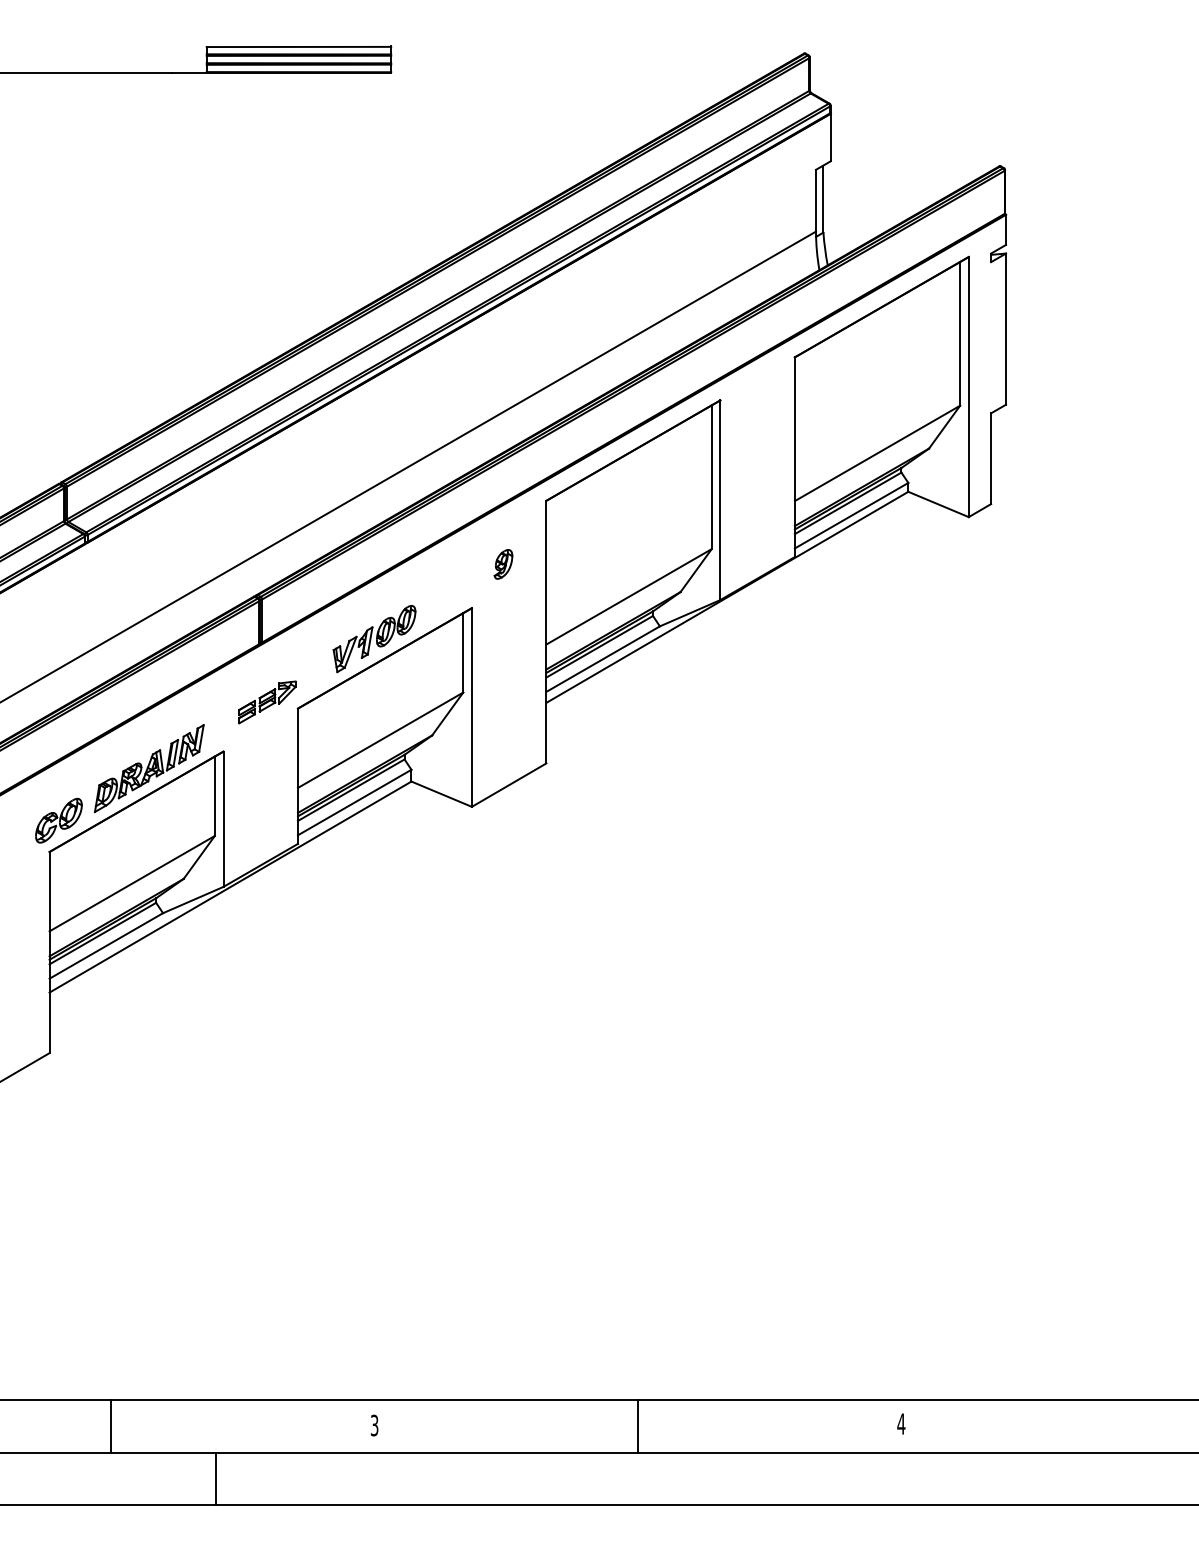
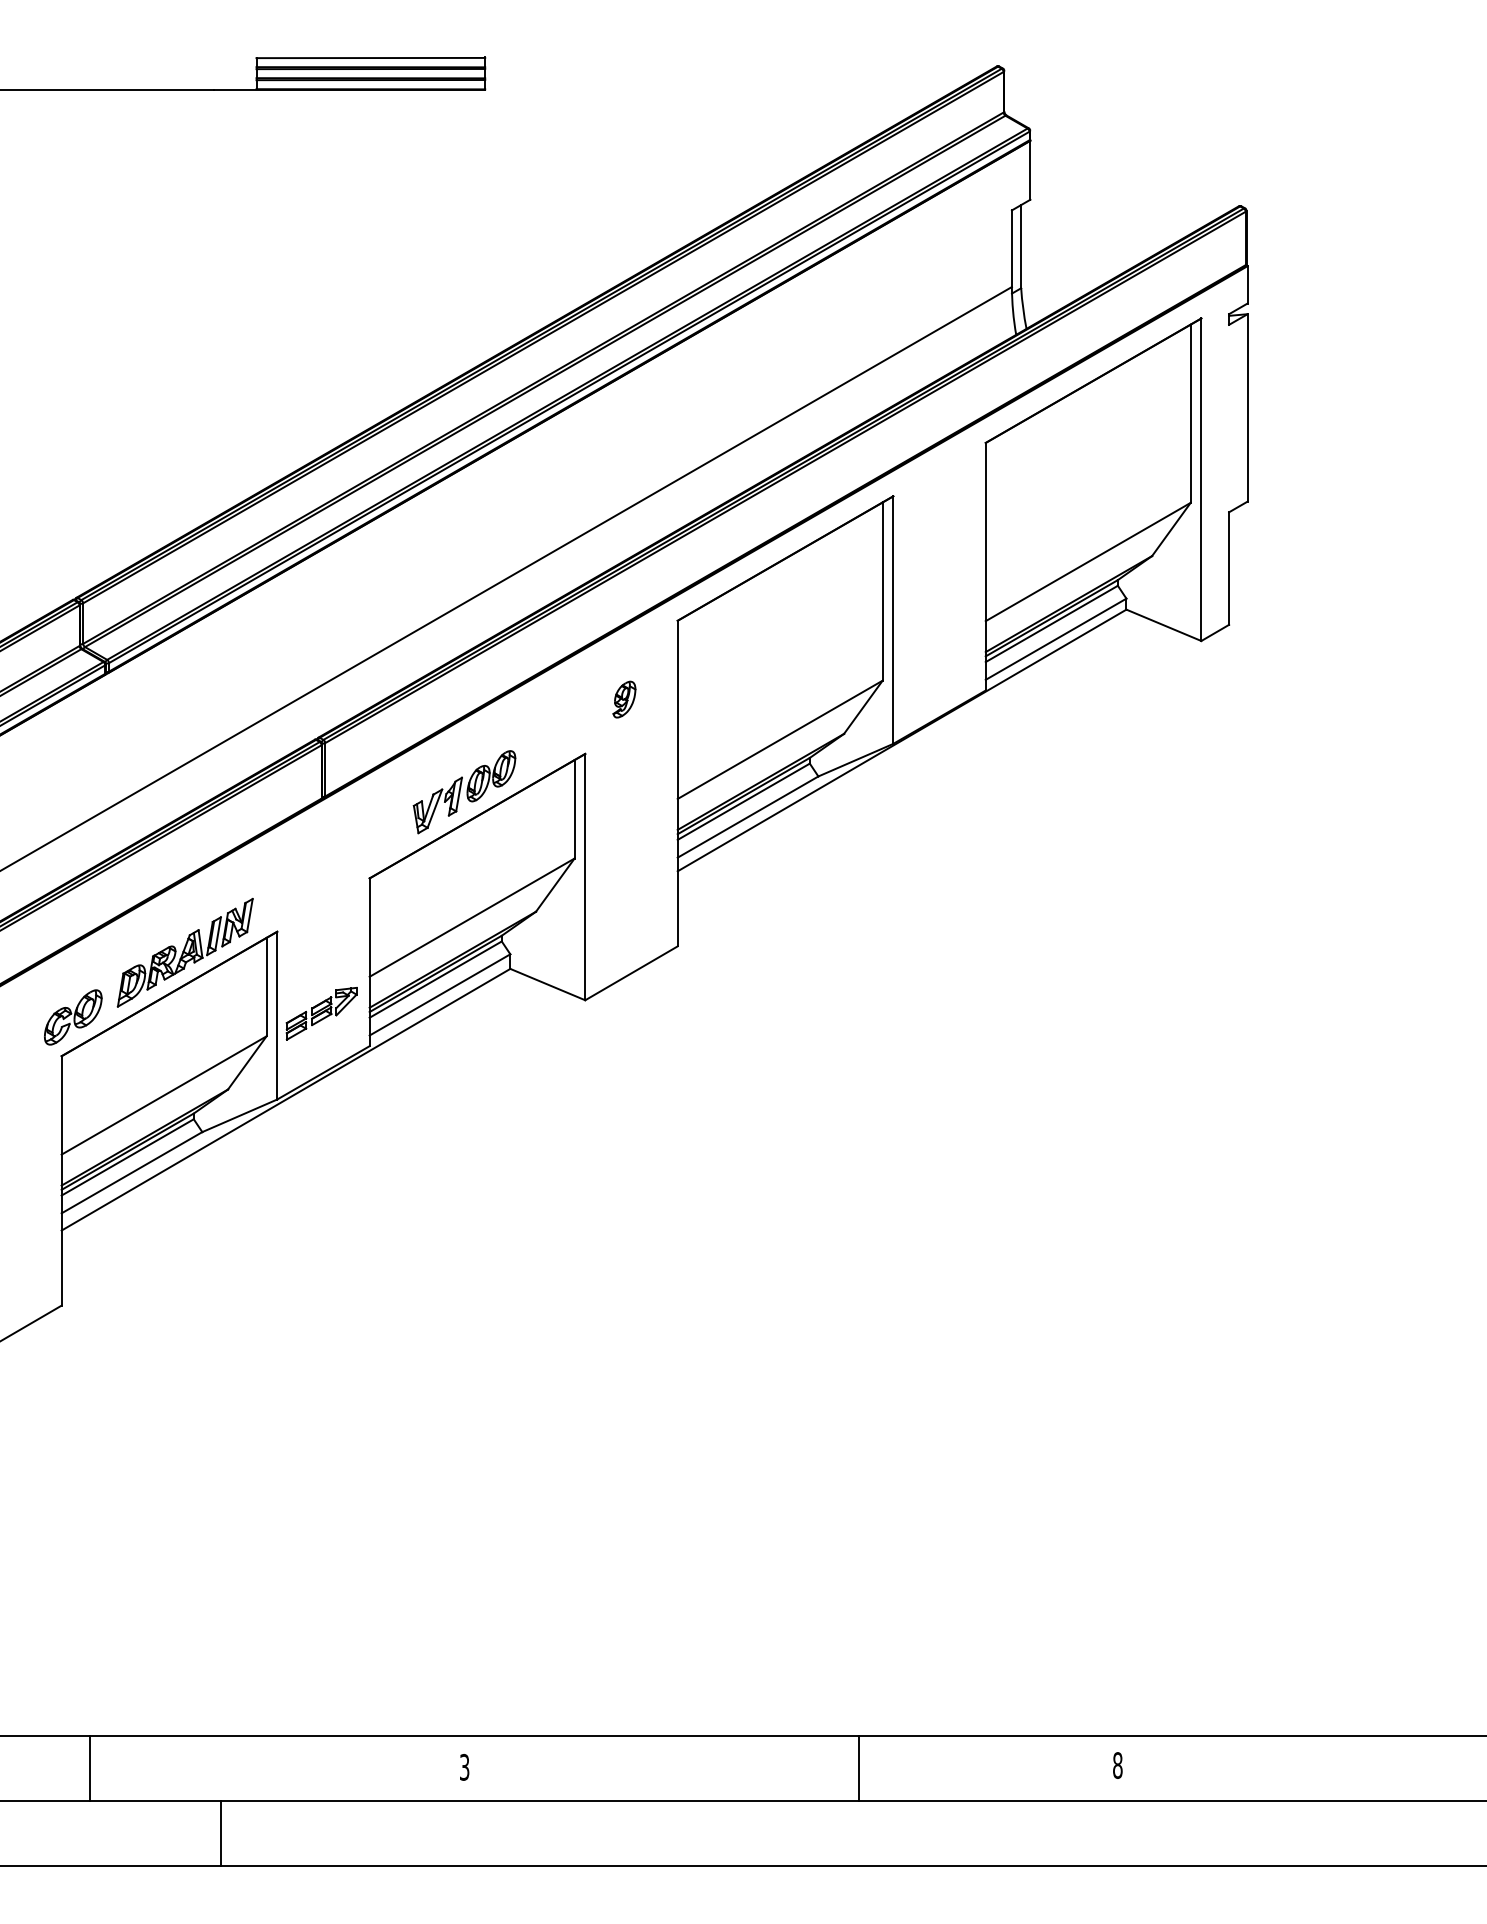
part: (267, 702) -> (321, 1013), moved
text: (901, 1424) -> (1117, 1765), 4 -> 8
line: (110, 1425) -> (90, 1767), moved
line: (637, 1425) -> (858, 1767), moved
line: (216, 1478) -> (221, 1833), moved

